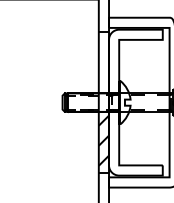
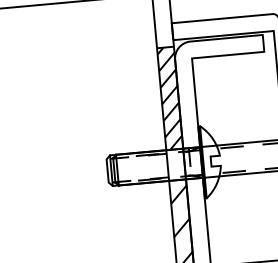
hatch: (103, 62) -> (169, 98), added

